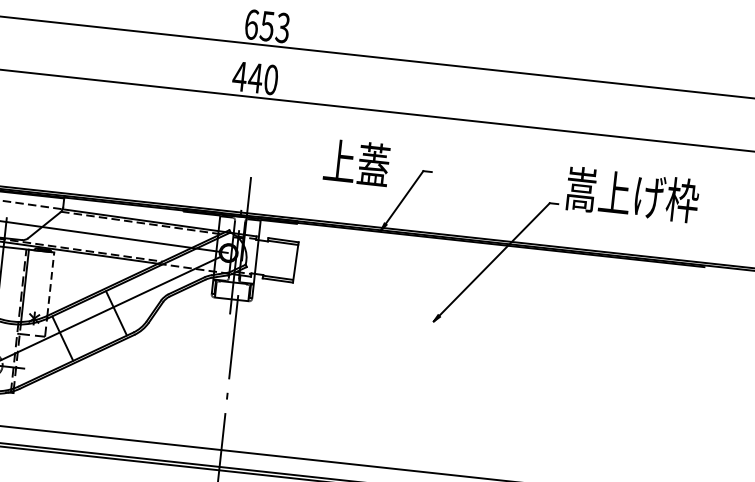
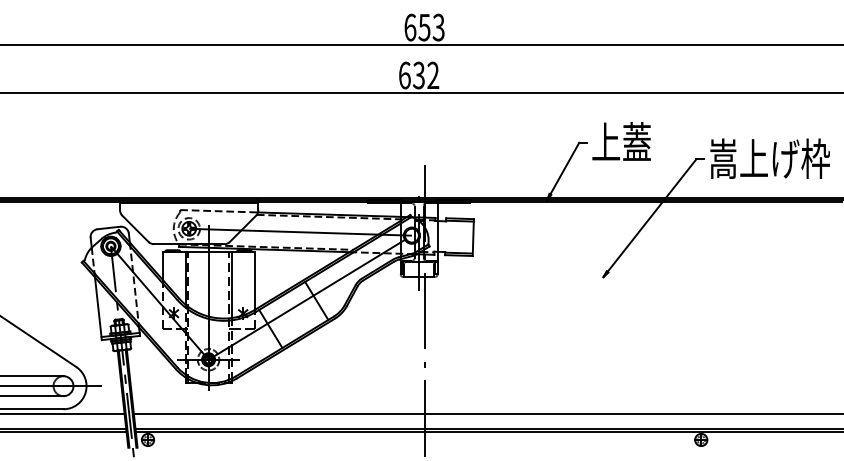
text: (254, 78) -> (418, 75), 440 -> 632
text: (356, 162) -> (621, 141), moved
text: (631, 194) -> (769, 158), moved
line: (50, 284) -> (254, 281), dashed -> solid

